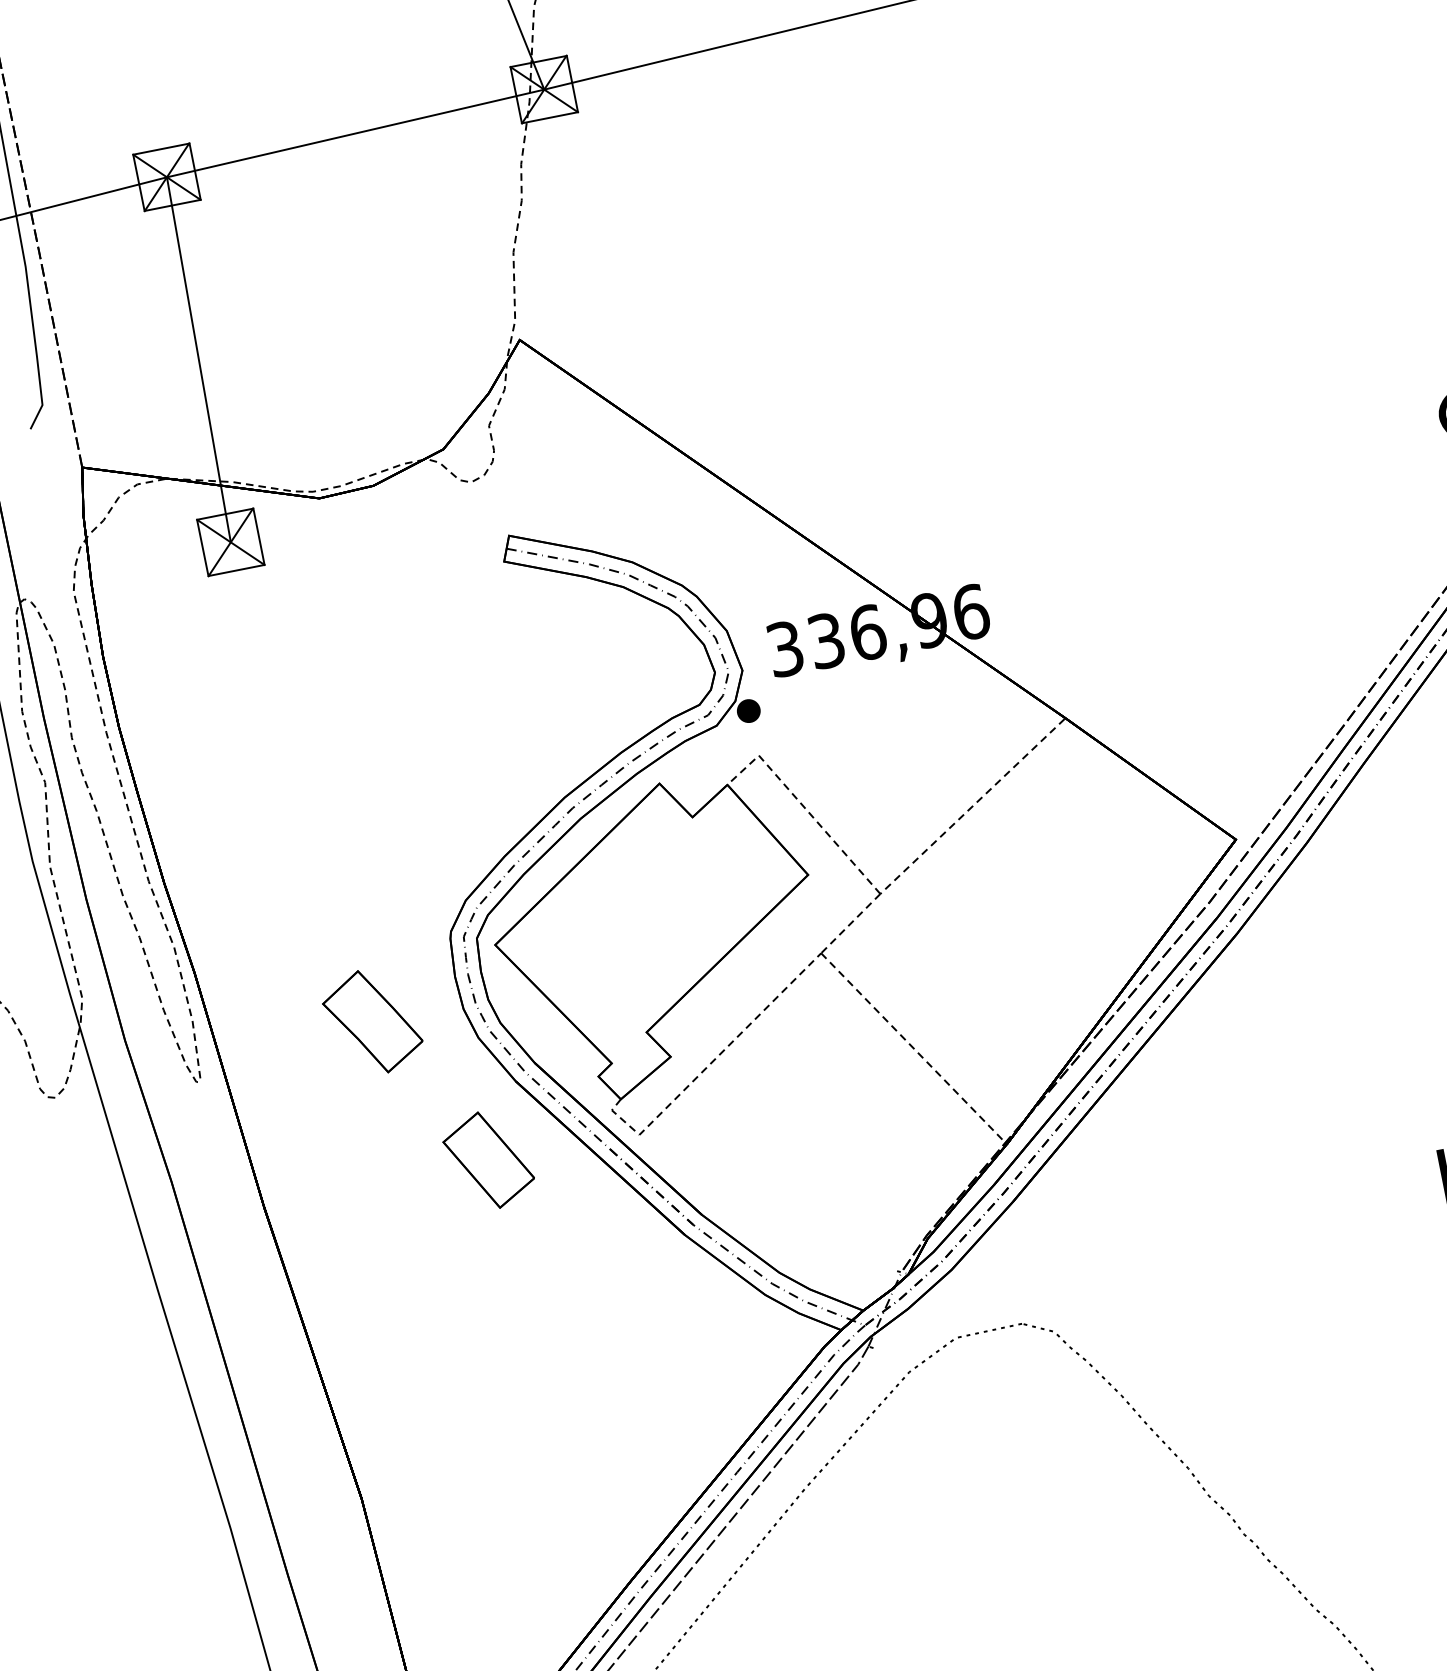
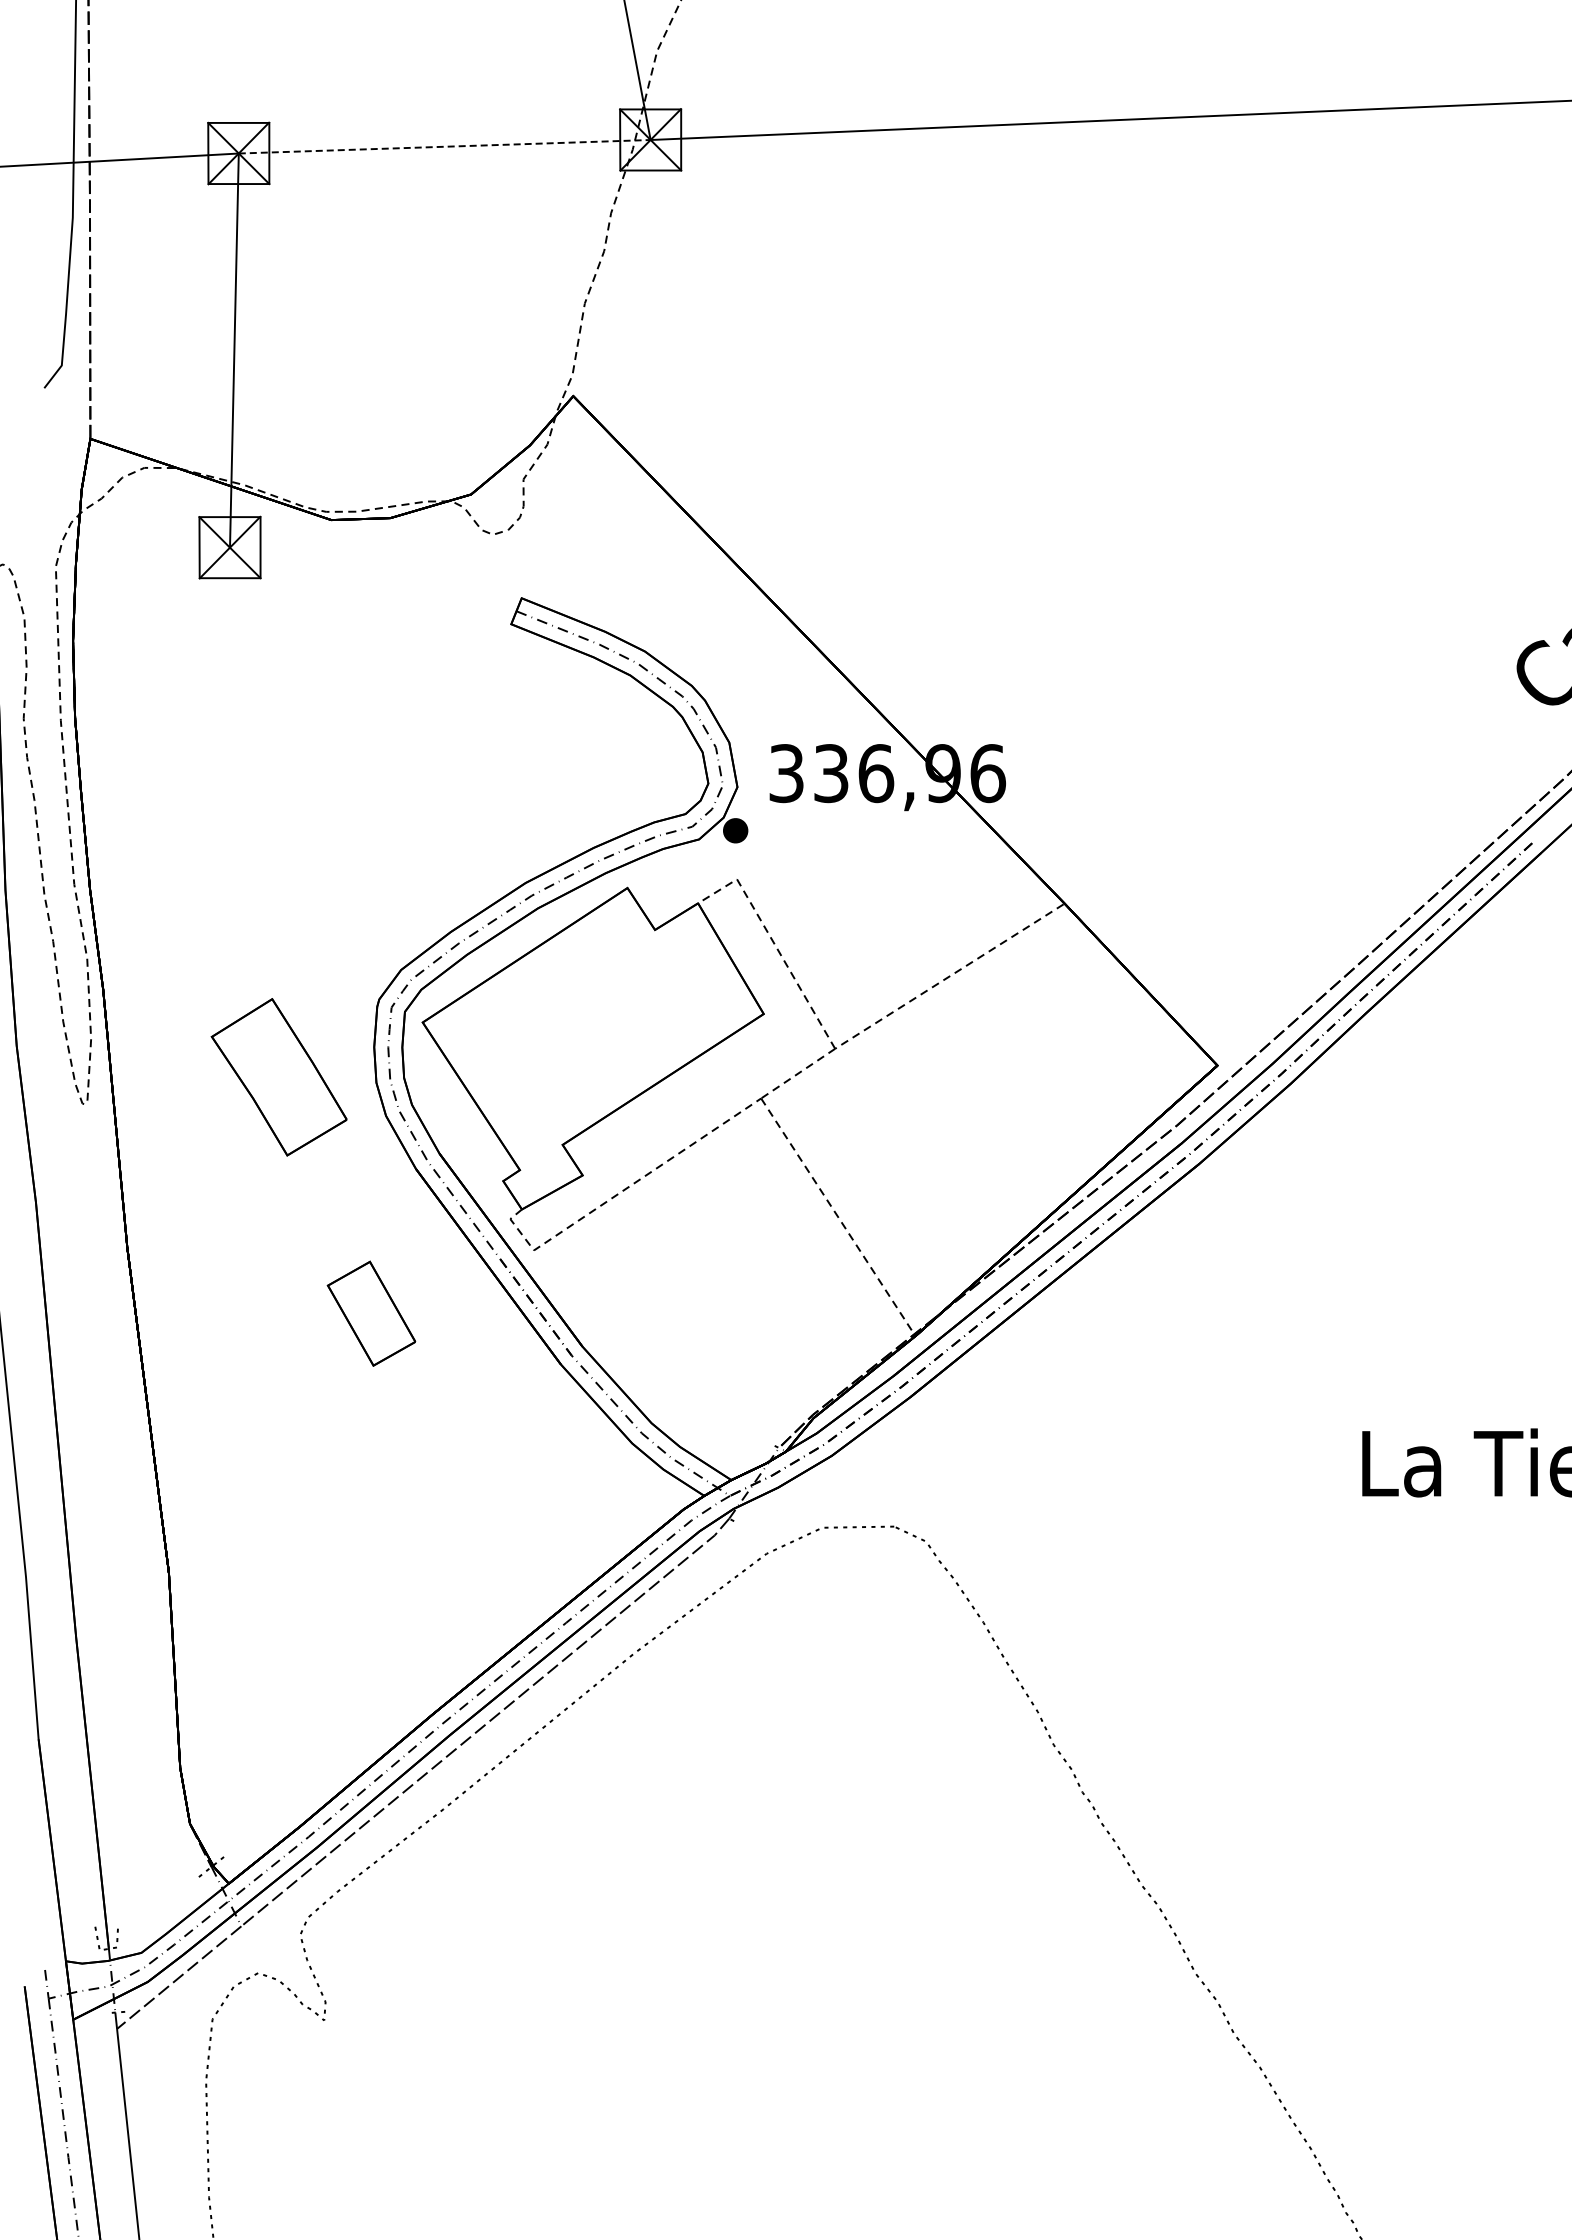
line: (356, 133) -> (445, 146), solid -> dashed
part: (372, 1022) -> (278, 1077), size x1.4
part: (488, 1160) -> (371, 1313), moved

